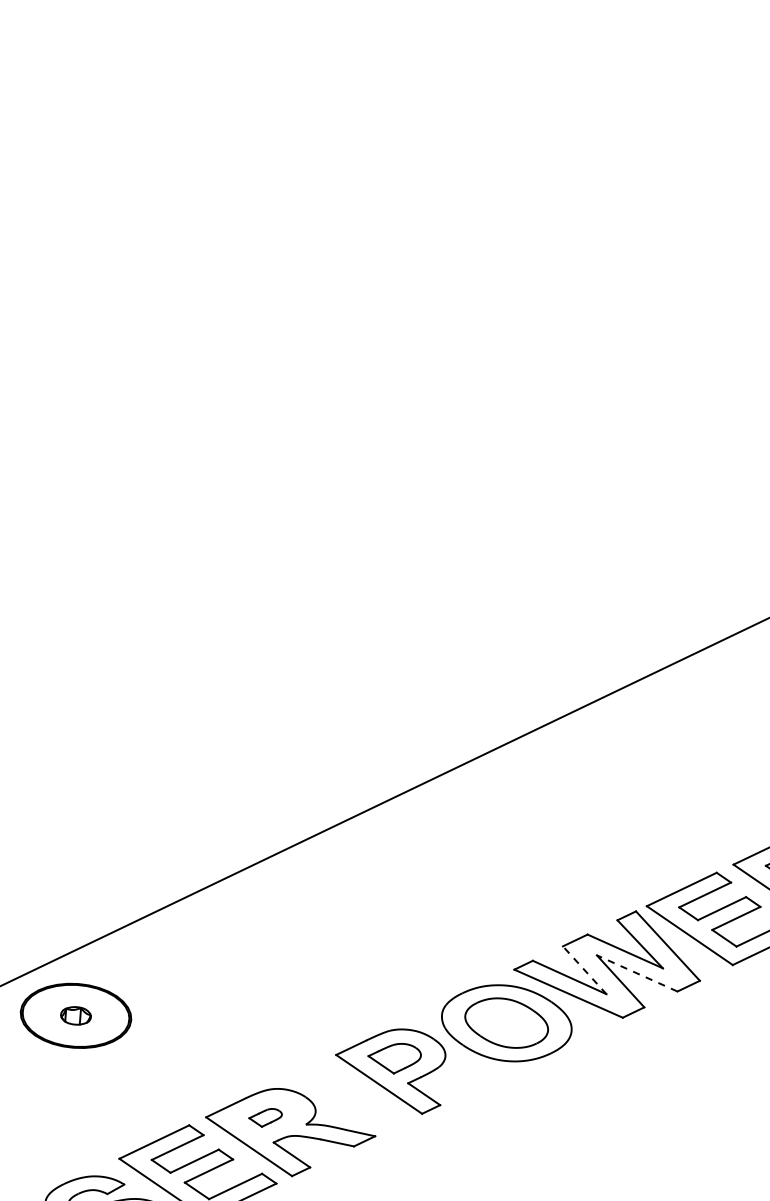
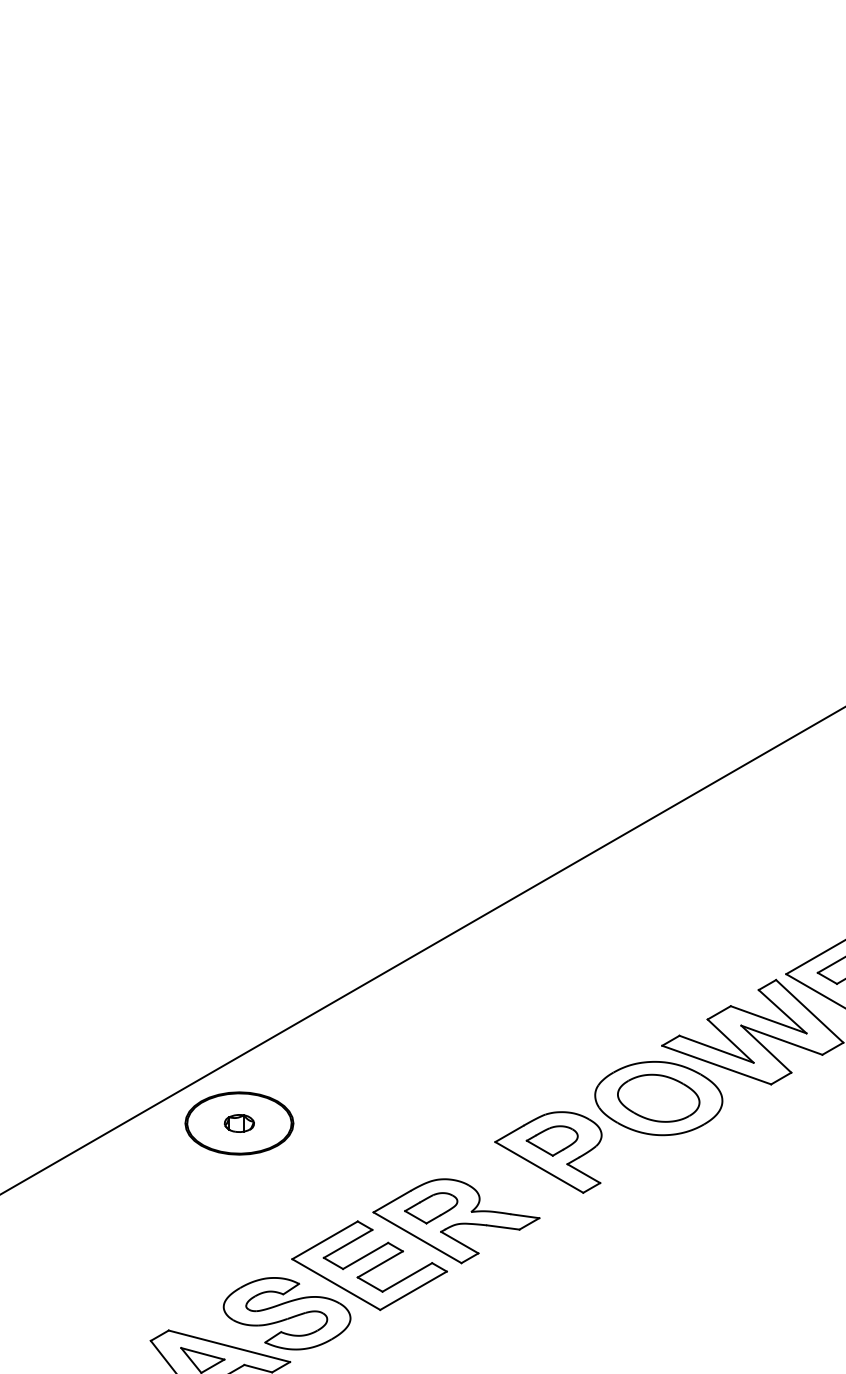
line: (584, 970) -> (730, 1041), dashed -> solid
line: (636, 973) -> (781, 1040), dashed -> solid
part: (265, 1117) -> (431, 1208), size x1.67

